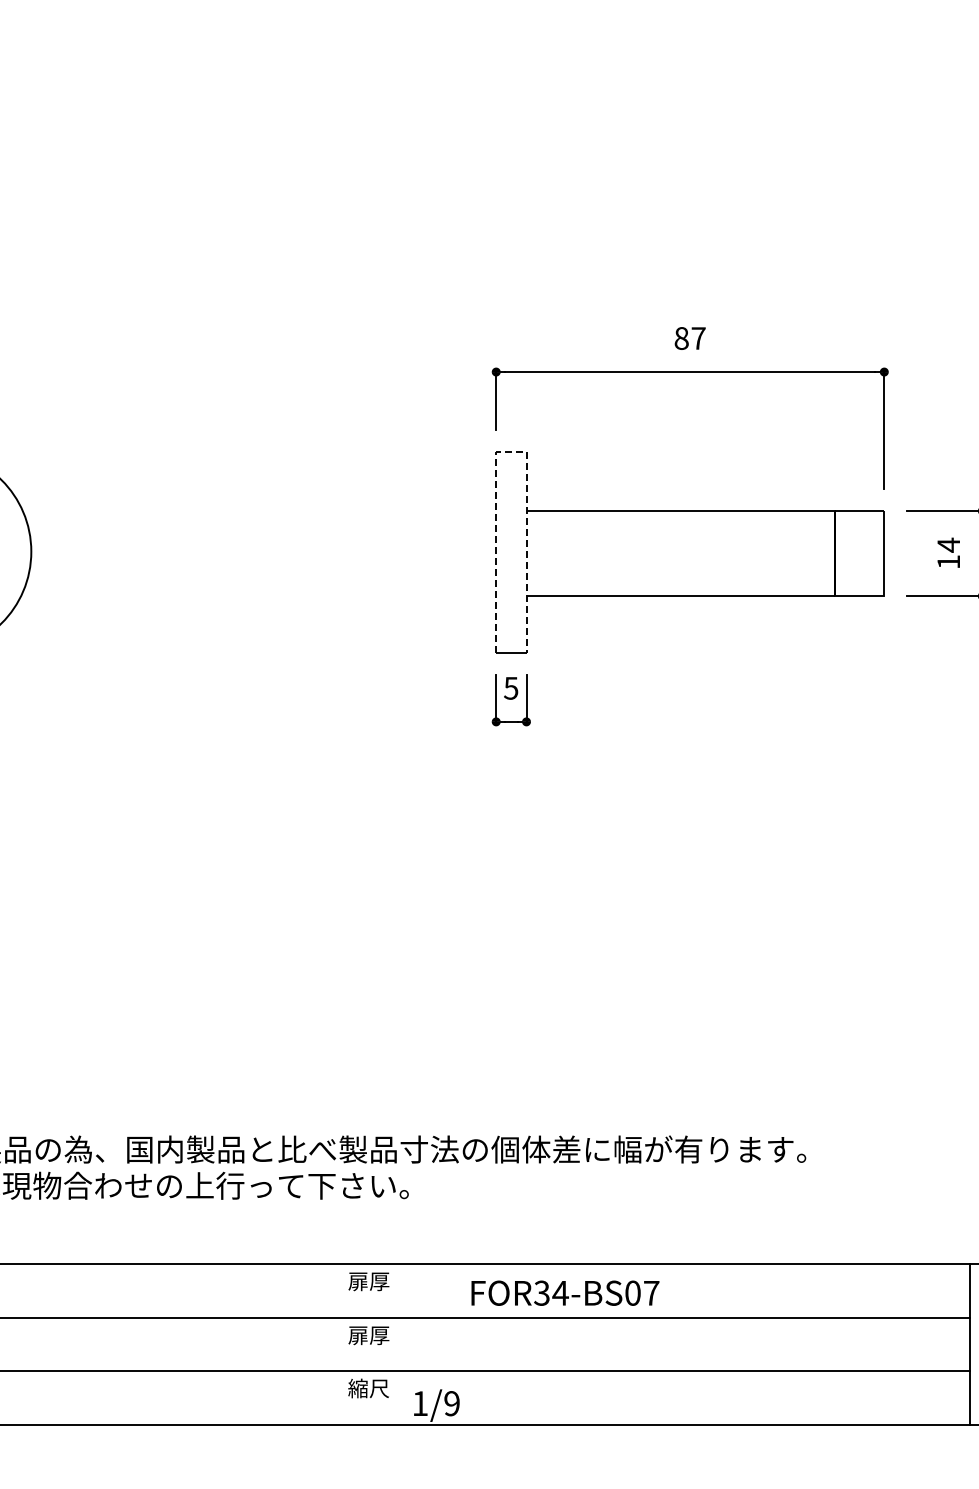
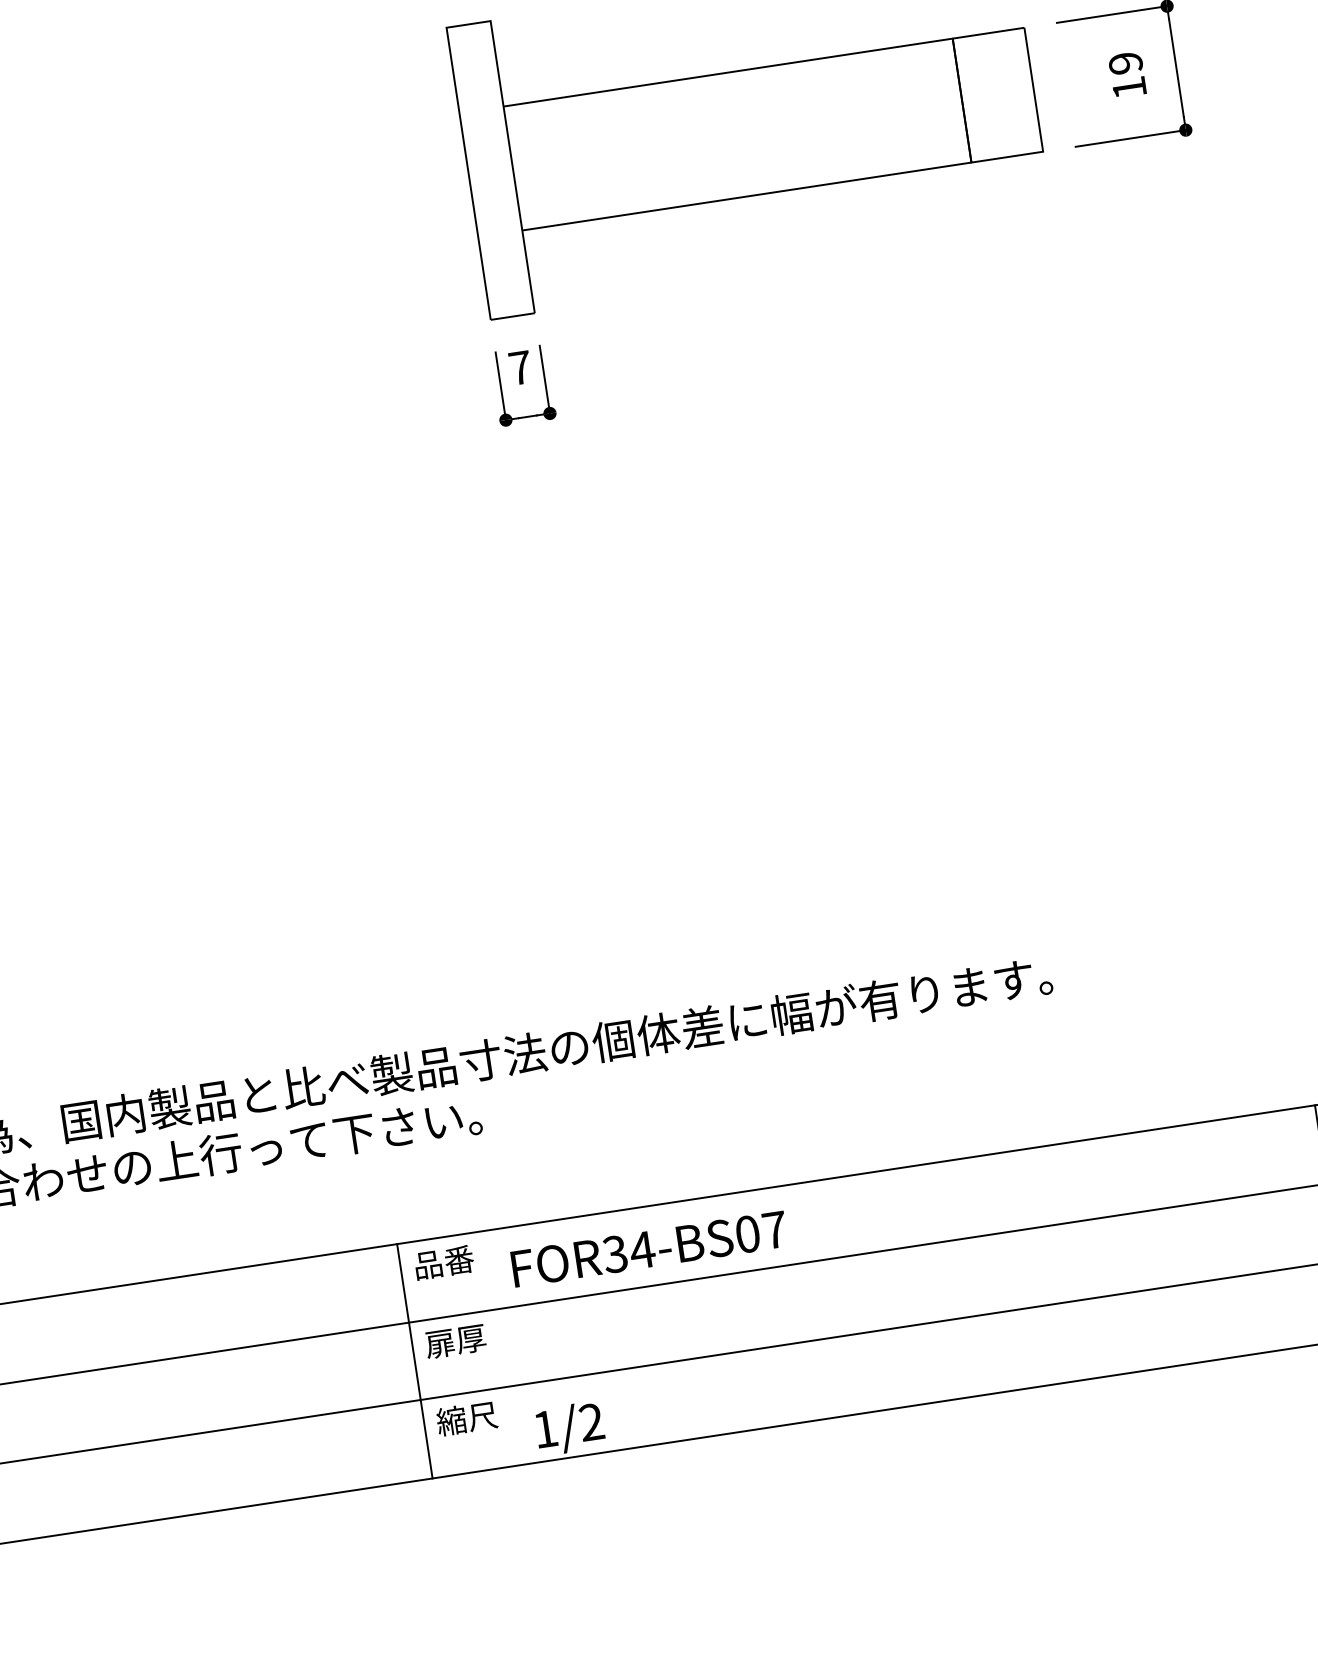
line: (511, 452) -> (468, 24), dashed -> solid
text: (948, 544) -> (1125, 62), 14 -> 19
text: (511, 688) -> (520, 368), 5 -> 7
text: (368, 1281) -> (443, 1262), 扉厚 -> 品番
text: (565, 1292) -> (649, 1248), moved
line: (339, 1344) -> (414, 1360), added
text: (451, 1403) -> (590, 1422), 1/9 -> 1/2

